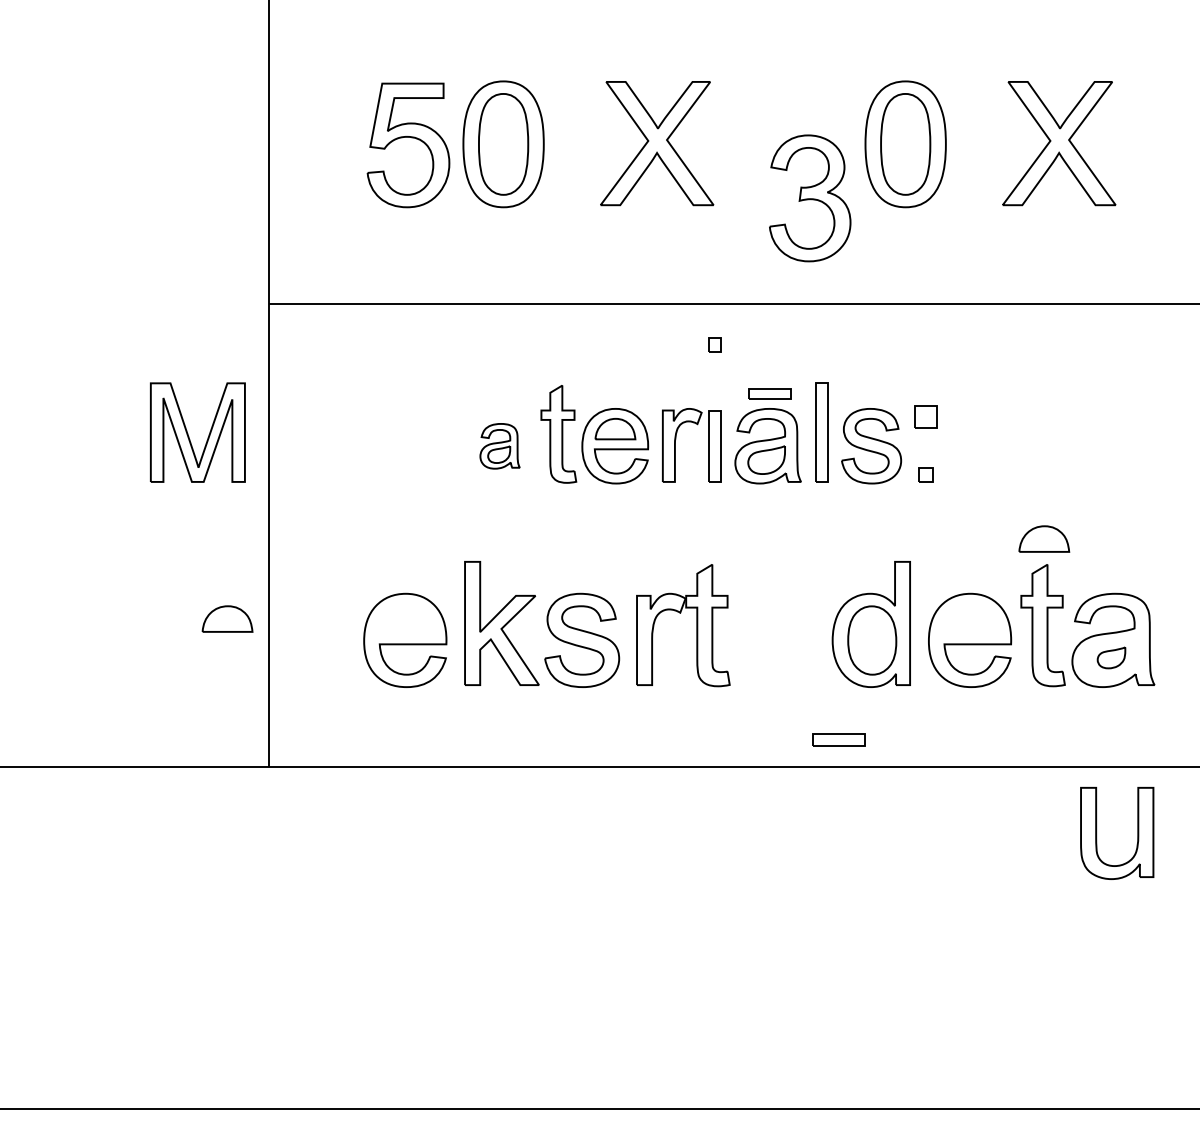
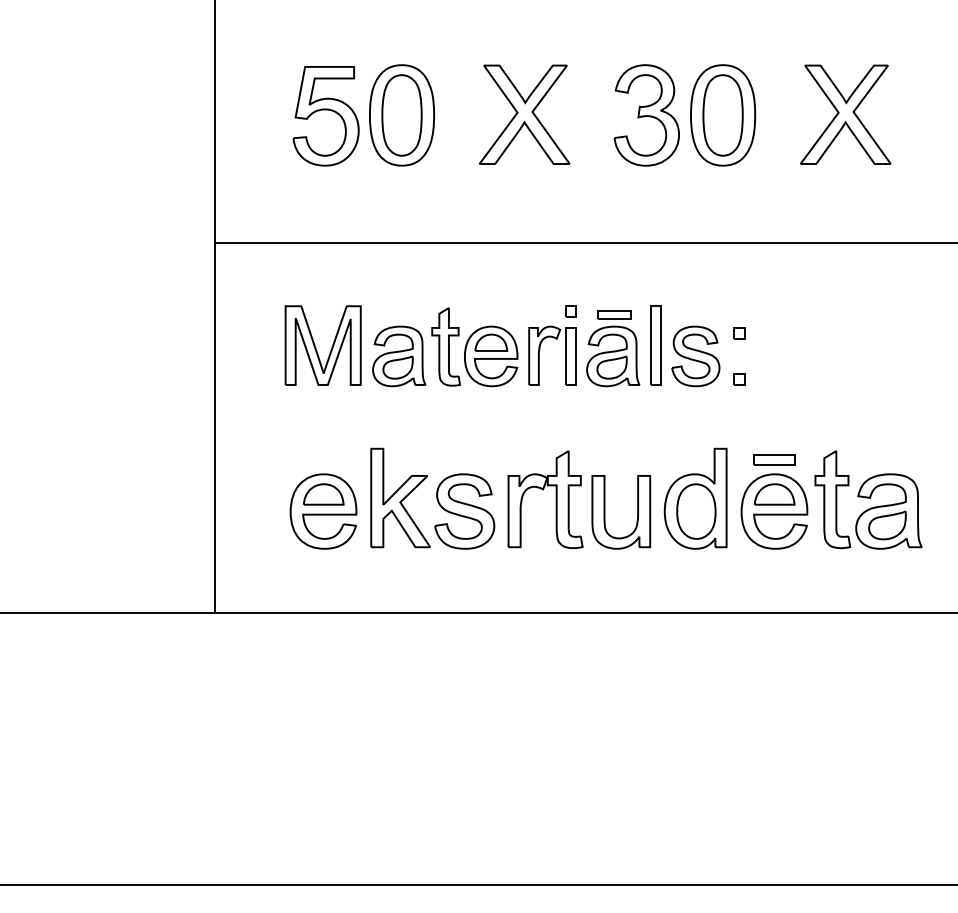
part: (810, 198) -> (647, 115), moved
part: (714, 344) -> (570, 311), moved
part: (925, 417) -> (738, 333), size x0.62
part: (189, 436) -> (316, 348), moved
part: (499, 446) -> (398, 356), size x1.67
part: (1044, 538) -> (774, 494), moved
part: (227, 618) -> (323, 494), moved
part: (1111, 657) -> (887, 525), size x1.67
part: (838, 739) -> (774, 459), moved
part: (1097, 833) -> (605, 512), moved

